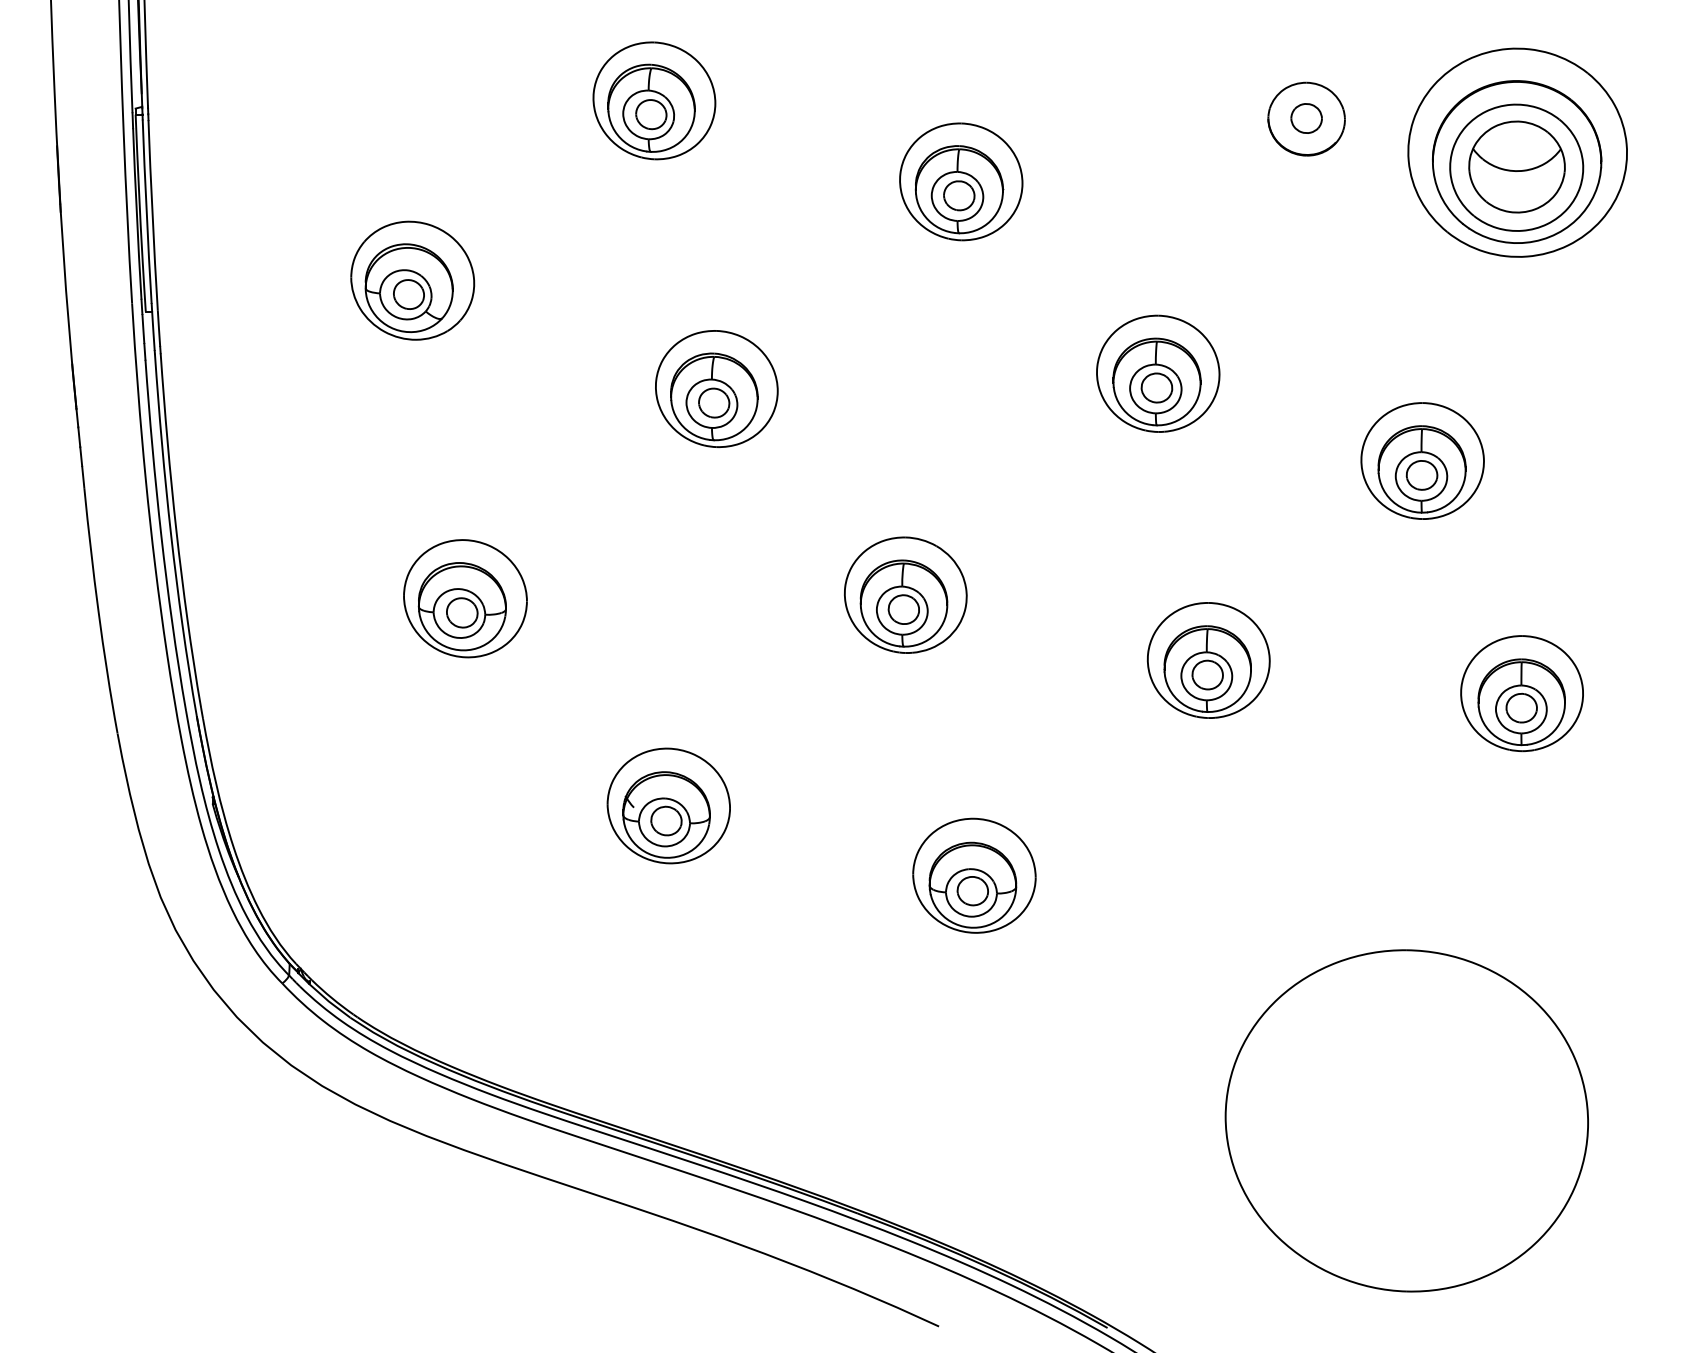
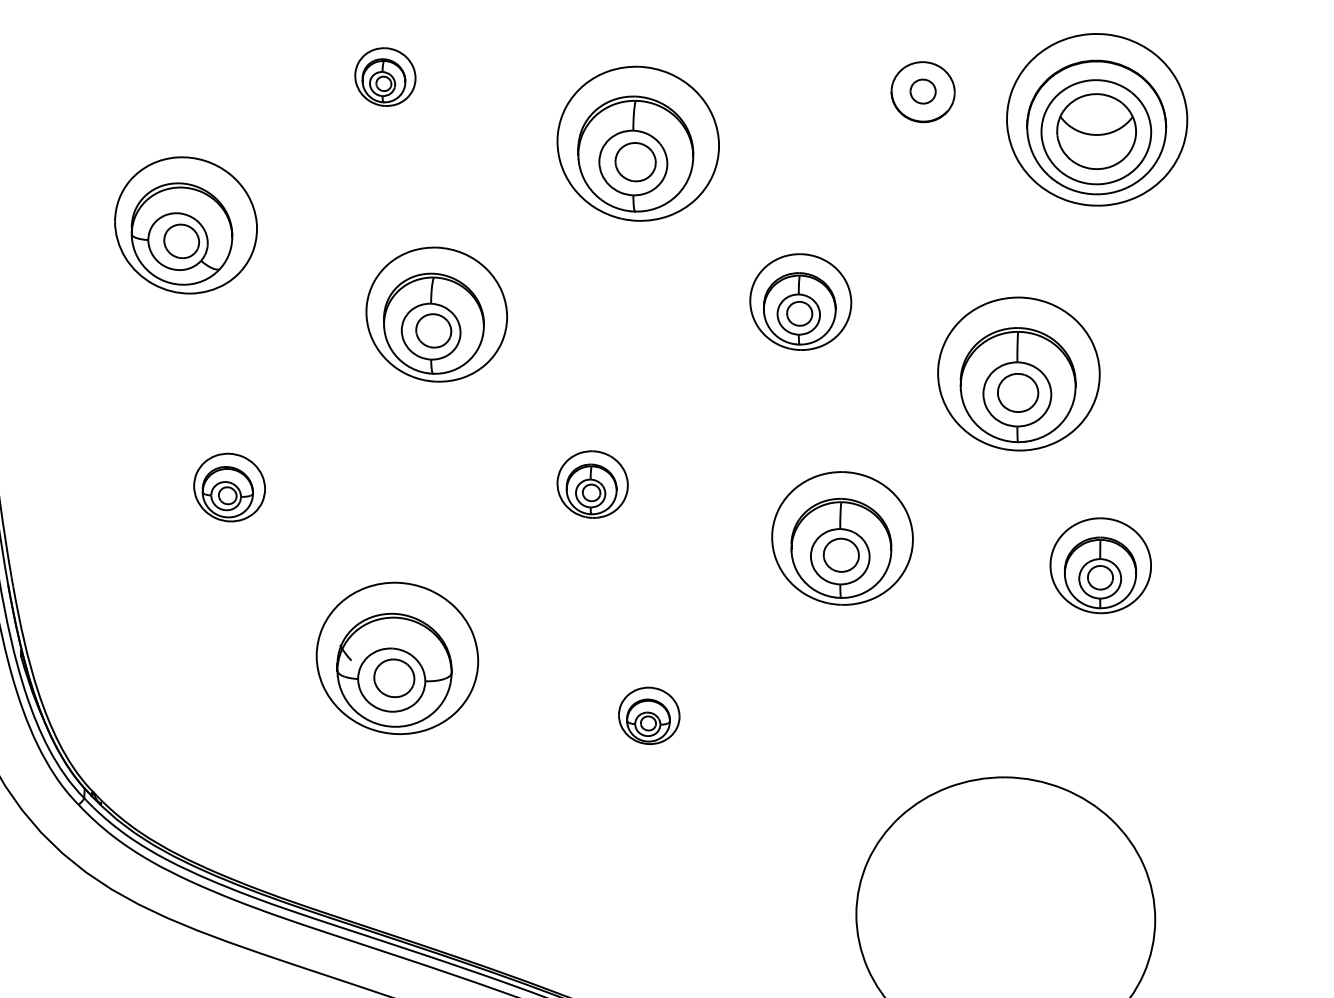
part: (654, 100) -> (385, 76), size x0.6
part: (961, 181) -> (638, 143), size x1.6
part: (412, 280) -> (185, 225), size x1.4
part: (716, 388) -> (436, 314), size x1.4
part: (1422, 460) -> (1018, 373), size x1.6
part: (905, 594) -> (592, 484), size x0.7
part: (465, 598) -> (229, 487), size x0.7
part: (1208, 660) -> (842, 538), size x1.4
part: (668, 805) -> (397, 658), size x1.6
part: (974, 875) -> (649, 715), size x0.6

